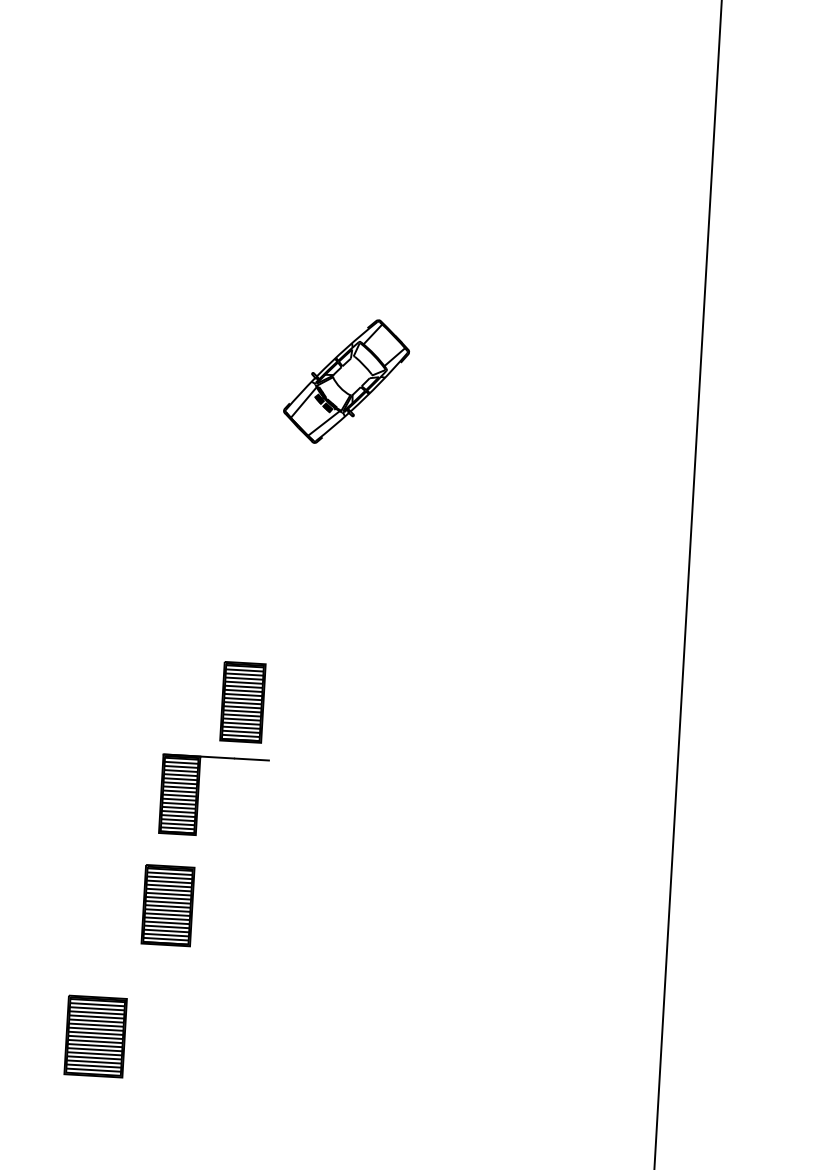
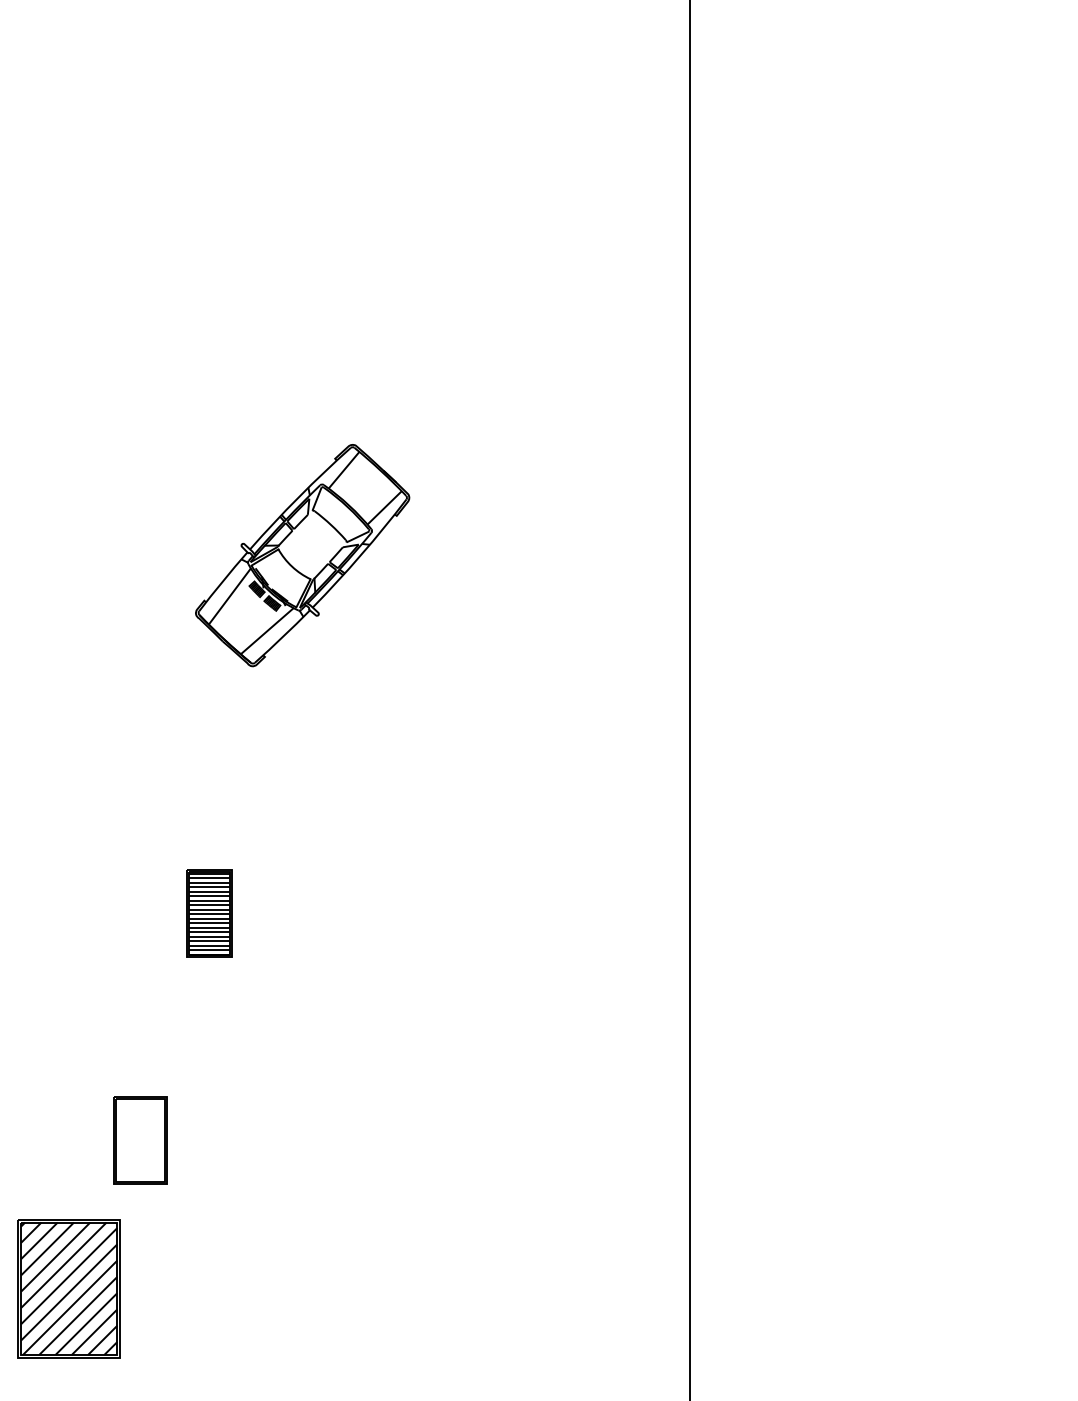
part: (346, 381) -> (302, 555), size x1.6
part: (198, 795) -> (166, 1018), removed
hatch: (168, 906) -> (140, 1141), removed
part: (95, 1036) -> (69, 1288), size x1.6

